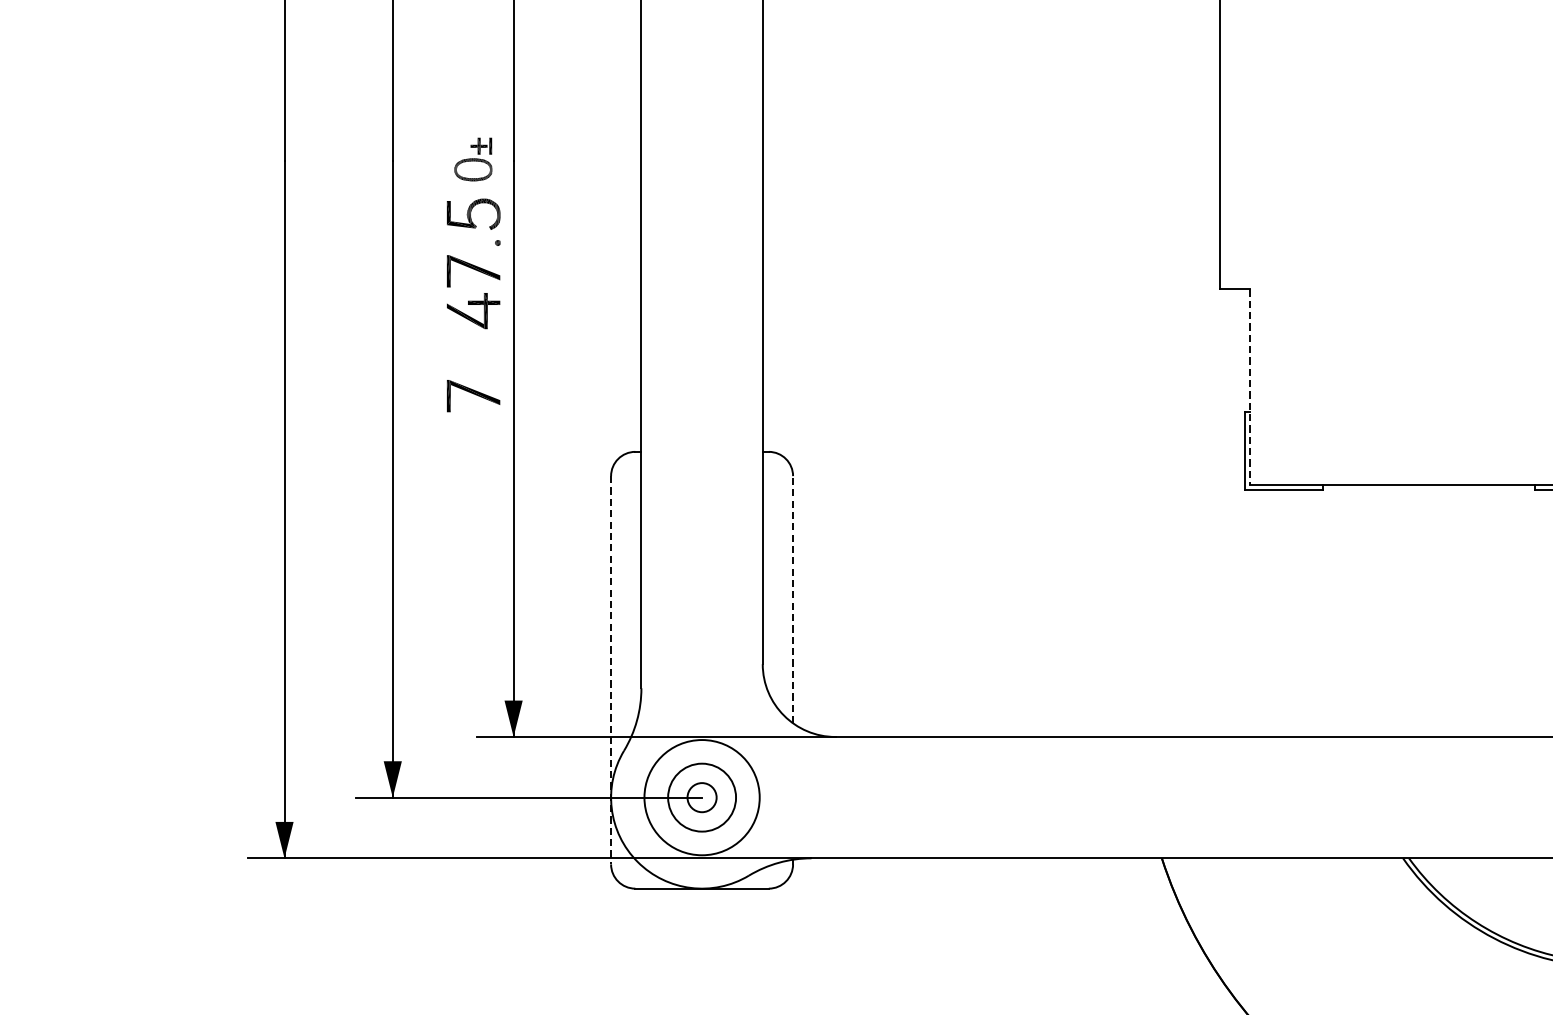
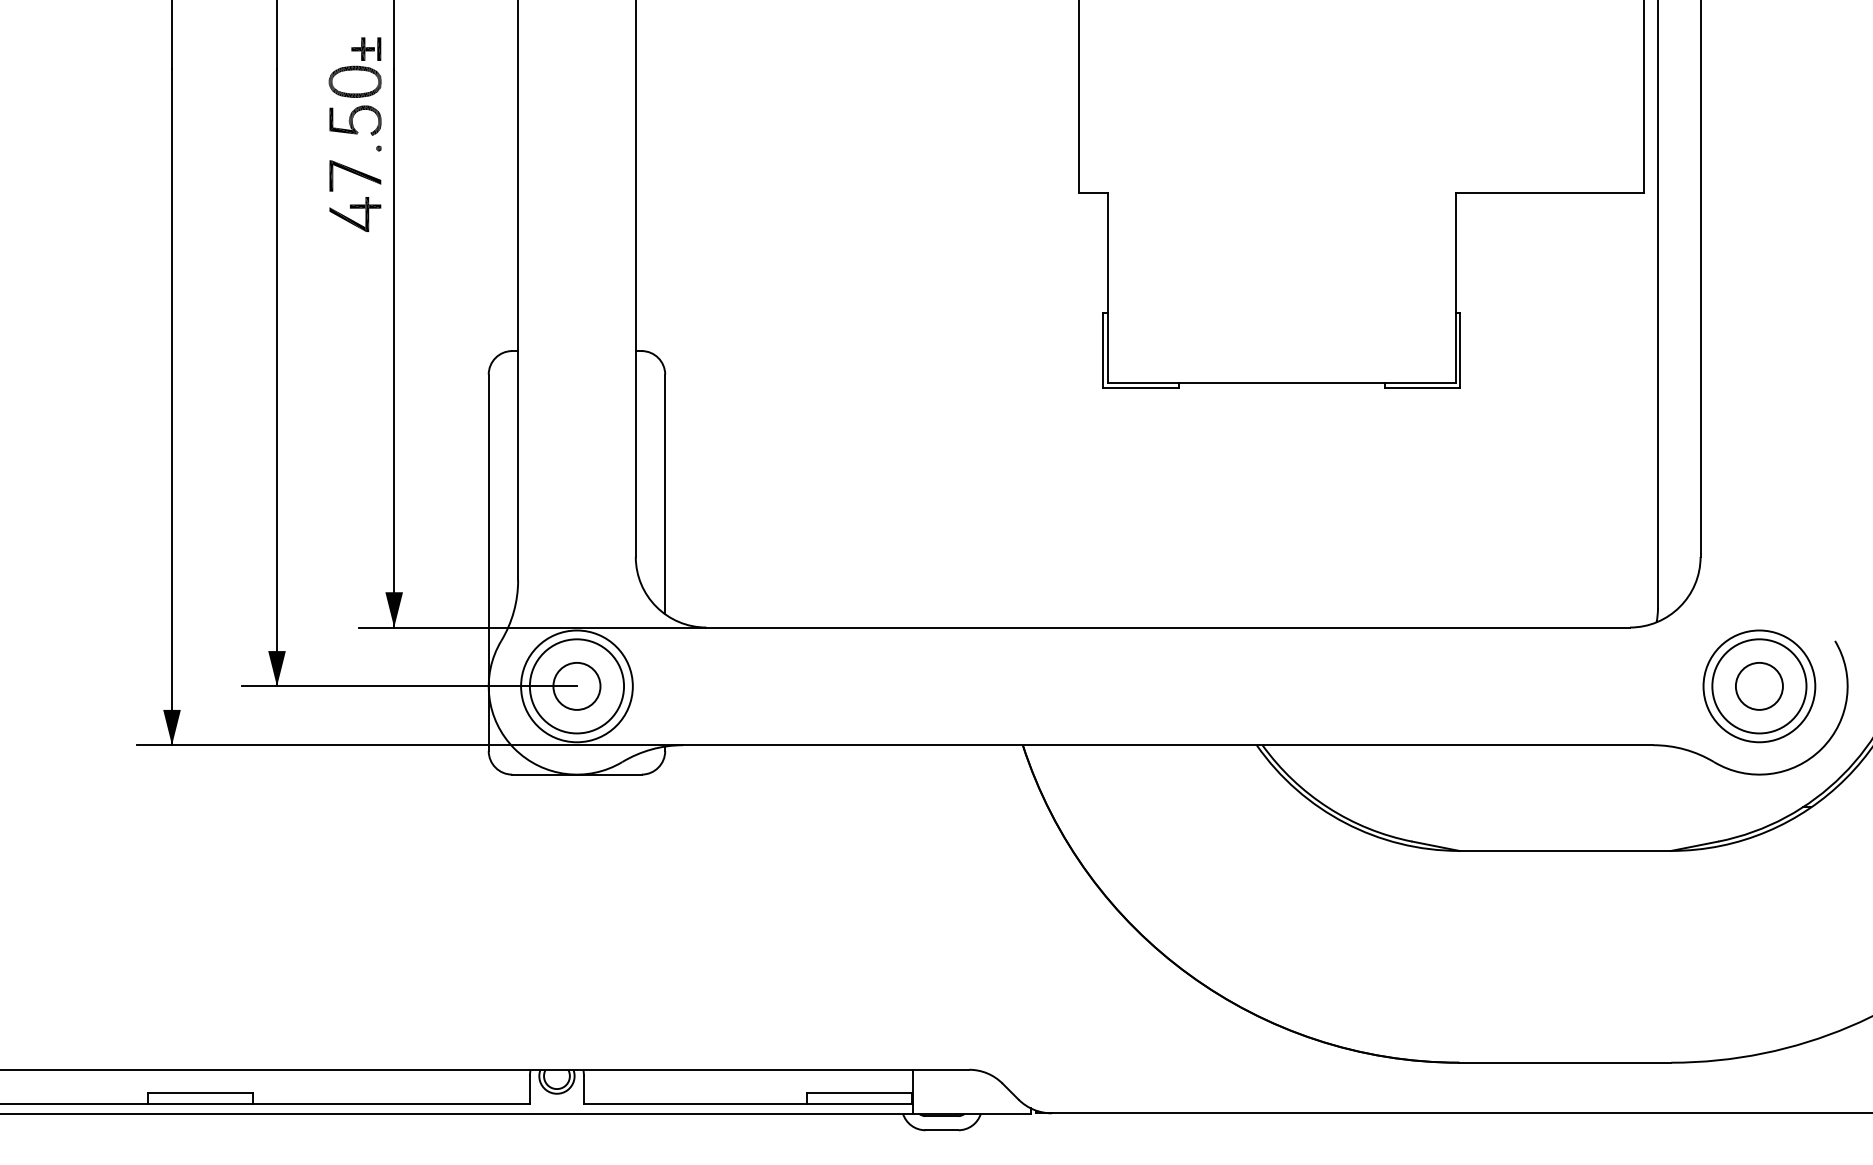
part: (472, 159) -> (354, 67), size x1.43
line: (1250, 387) -> (1108, 288), dashed -> solid
part: (473, 395) -> (355, 296), removed
line: (793, 599) -> (665, 494), dashed -> solid
line: (610, 670) -> (488, 563), dashed -> solid
circle: (701, 796) -> (576, 685), size x1.67
circle: (701, 797) -> (576, 686), size x1.43

